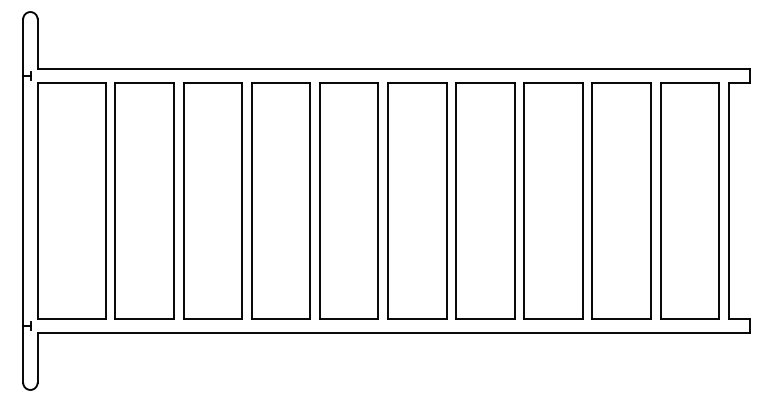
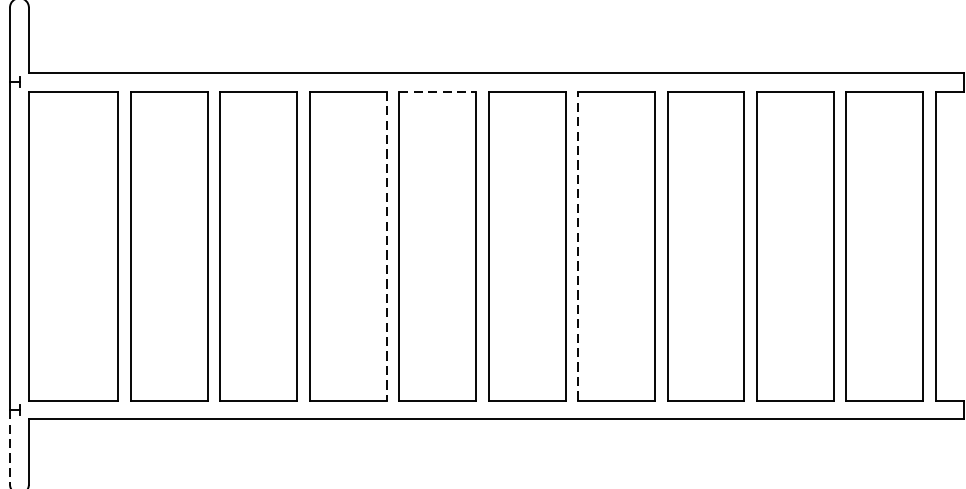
line: (349, 83) -> (438, 91), solid -> dashed
line: (310, 200) -> (387, 245), solid -> dashed
line: (456, 200) -> (578, 245), solid -> dashed
line: (23, 354) -> (10, 447), solid -> dashed

